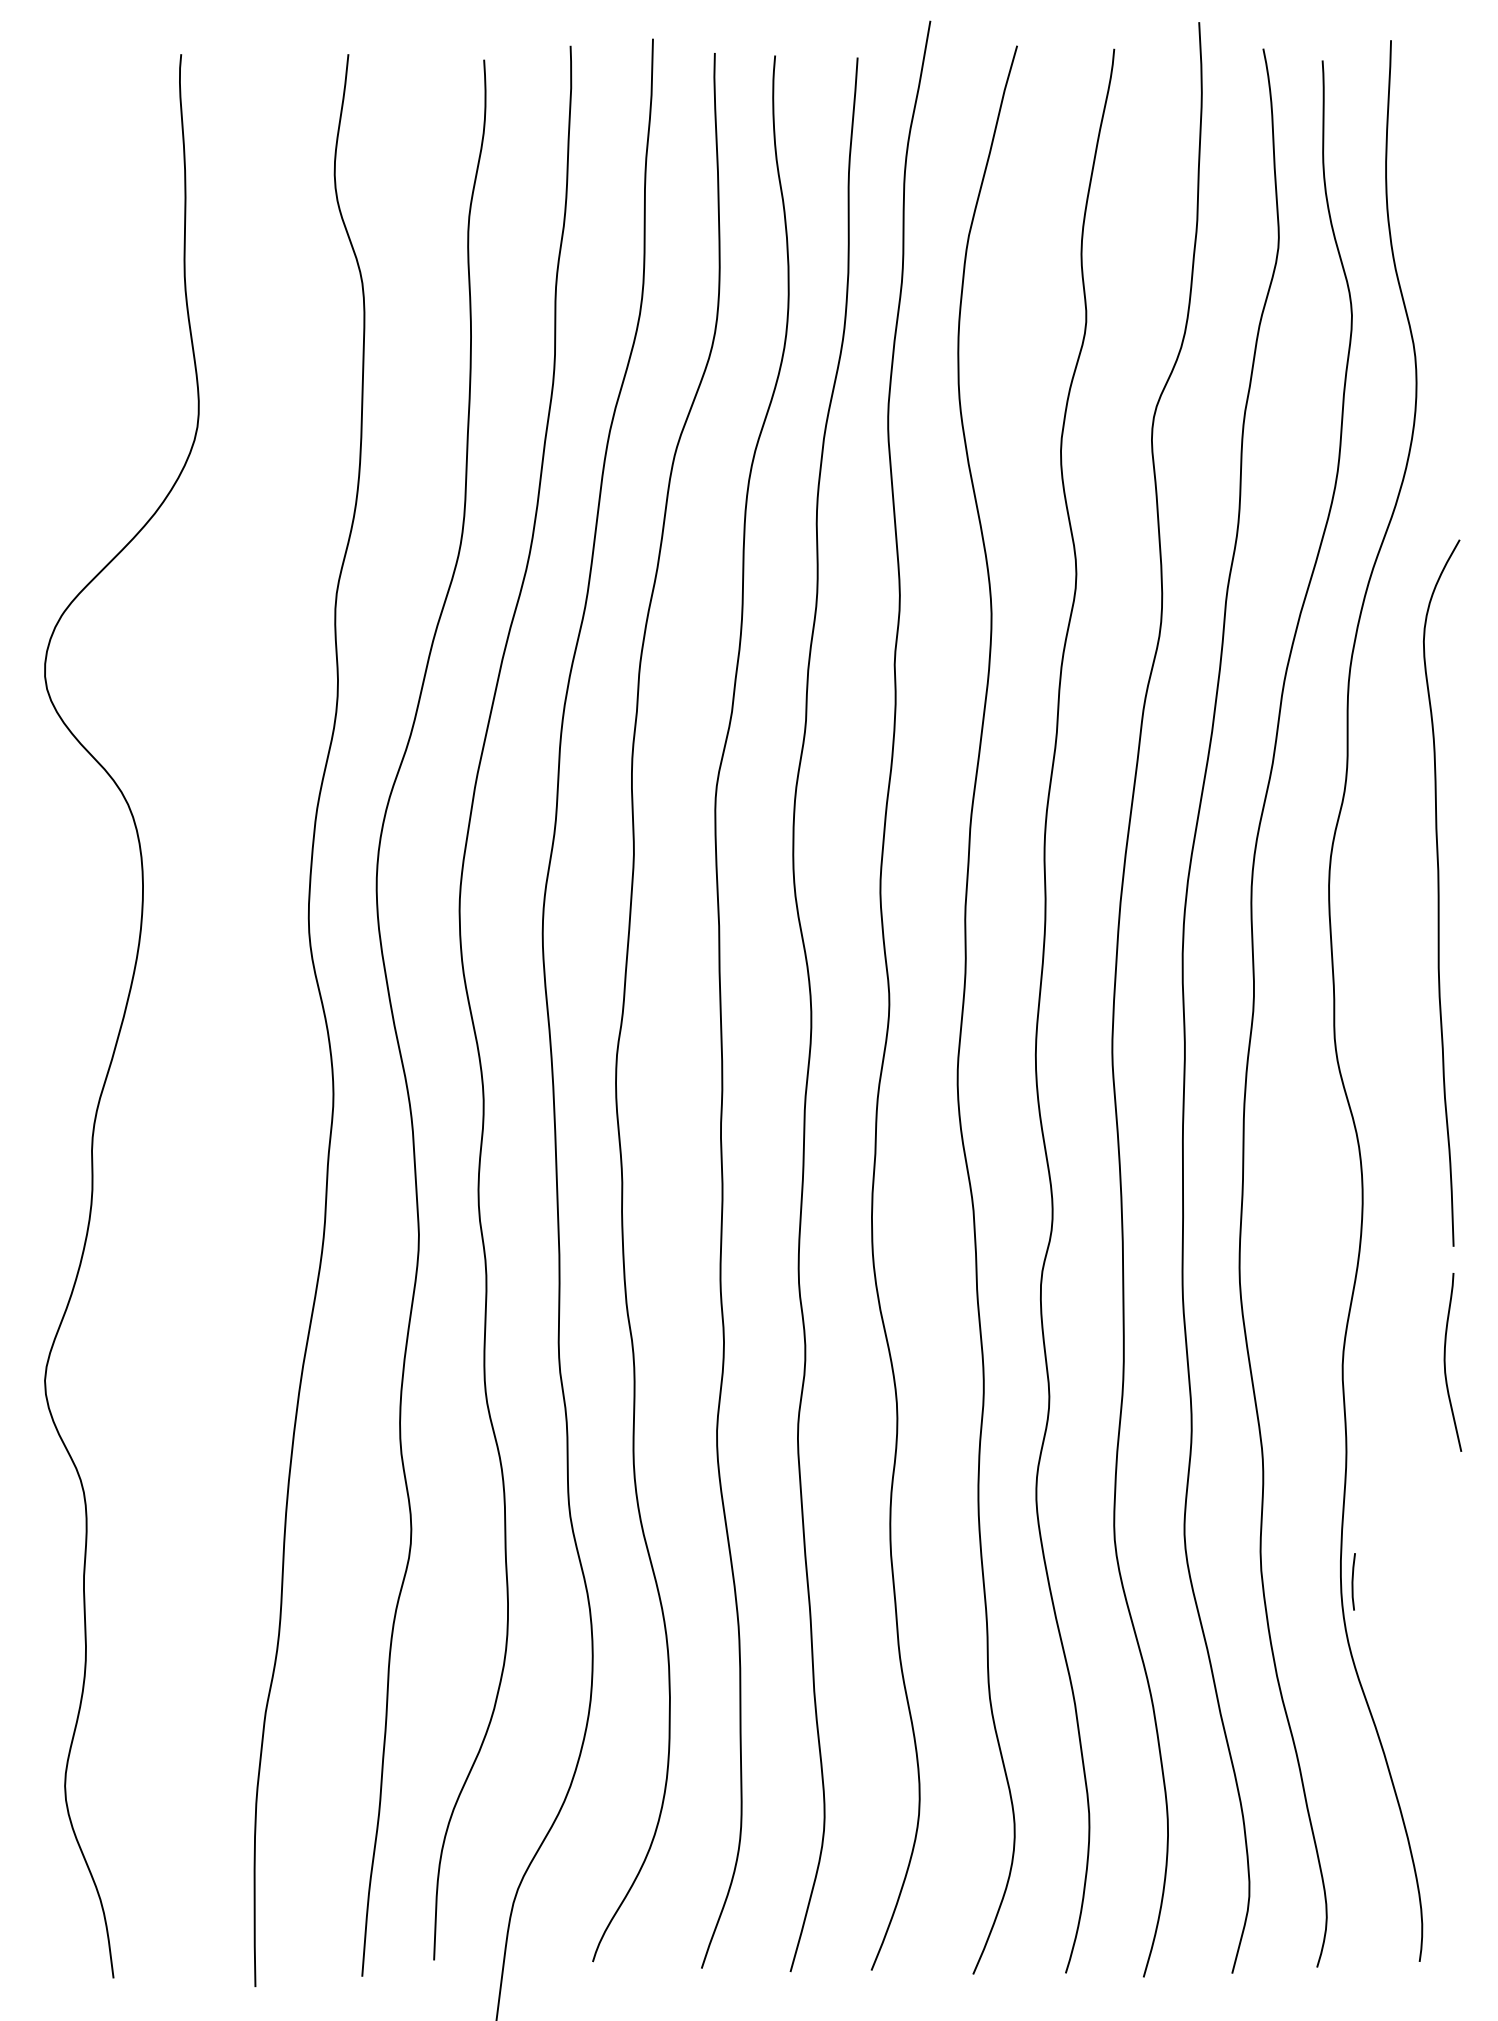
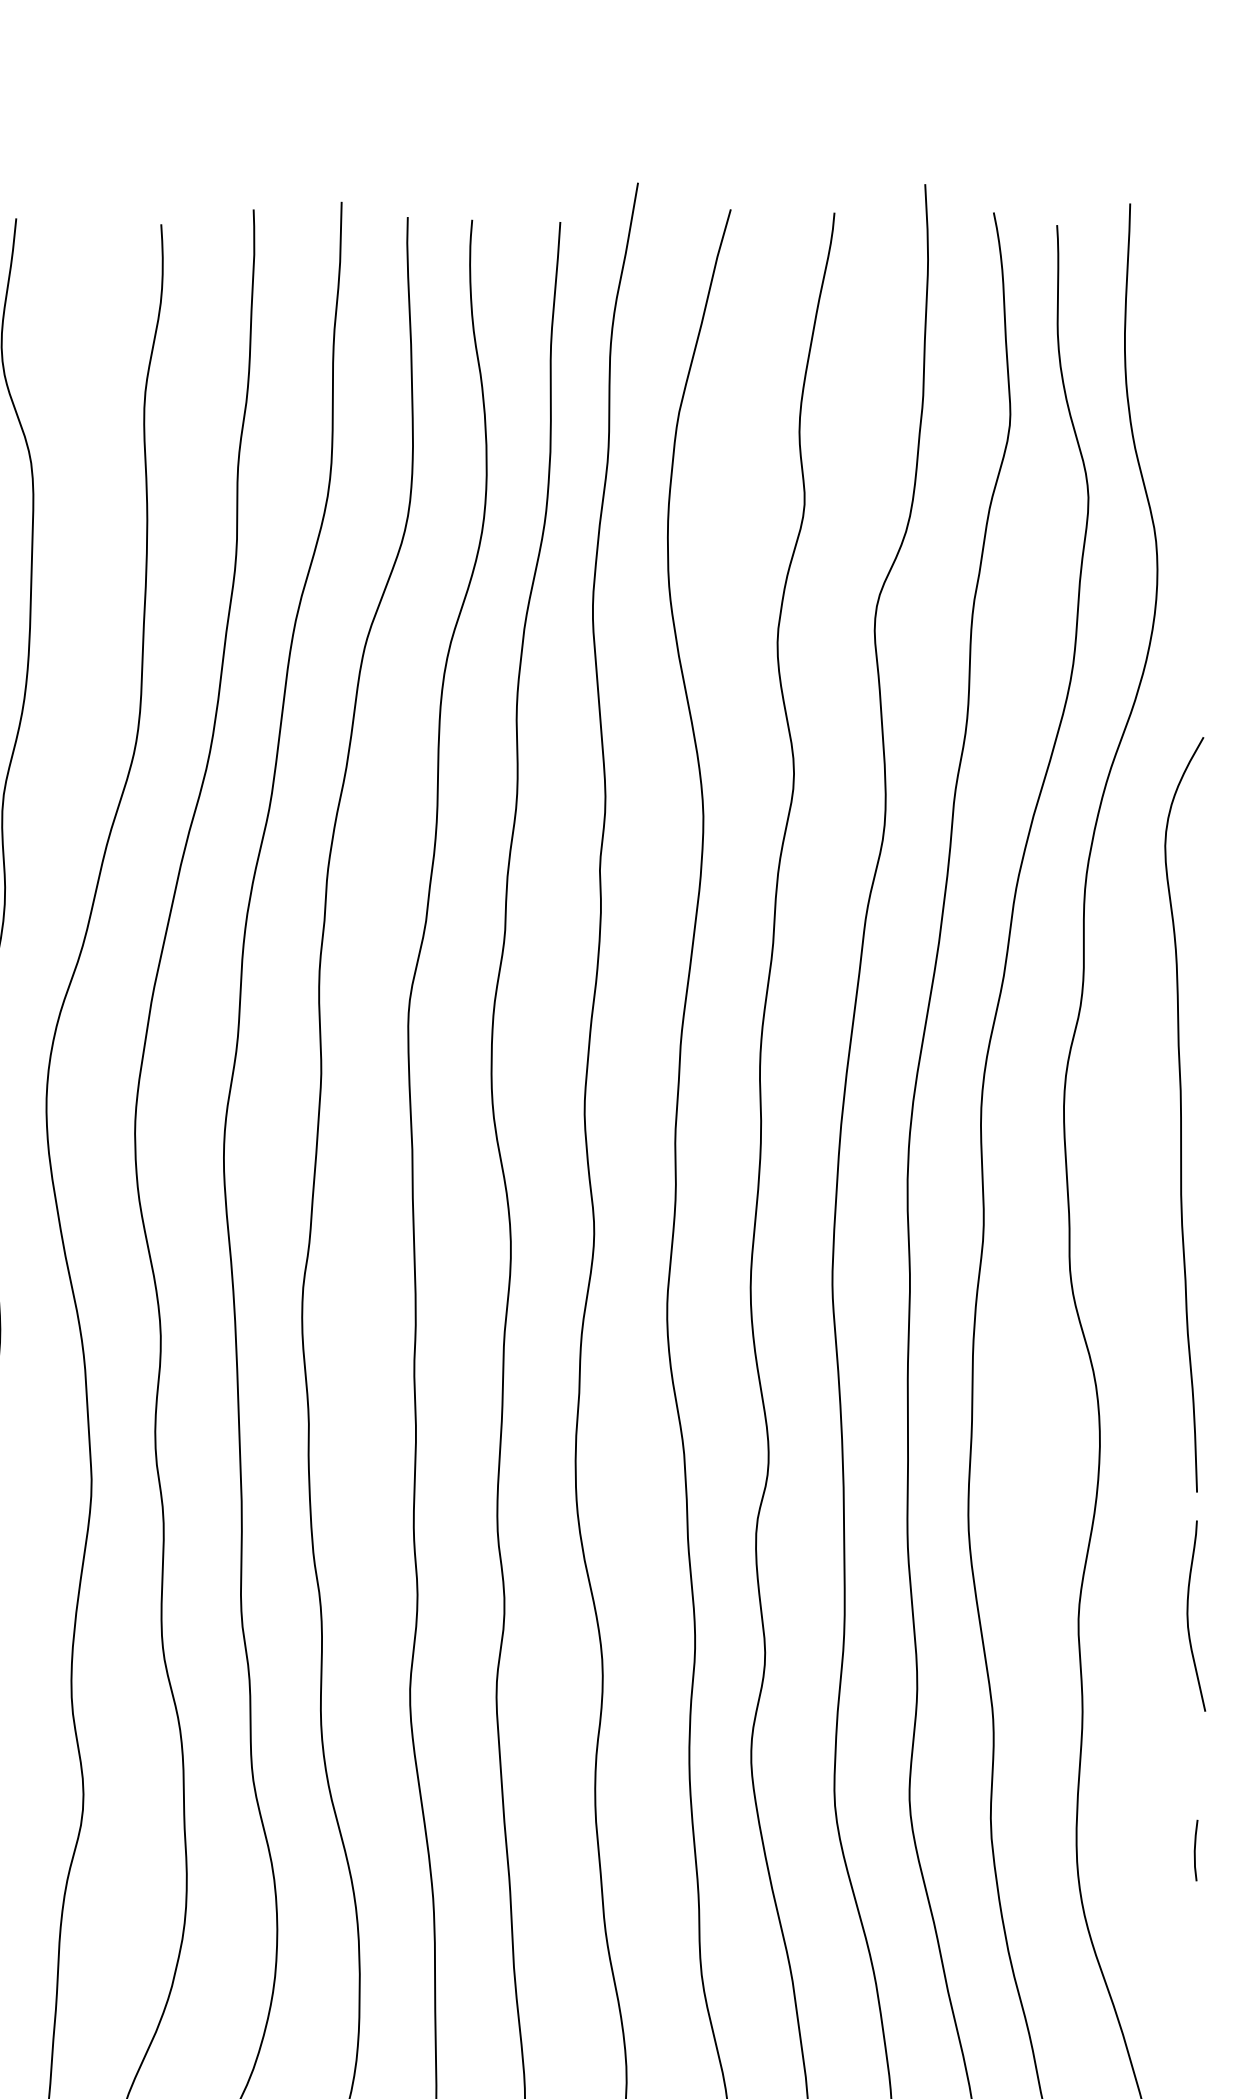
line: (1353, 1581) -> (1195, 1850), moved

